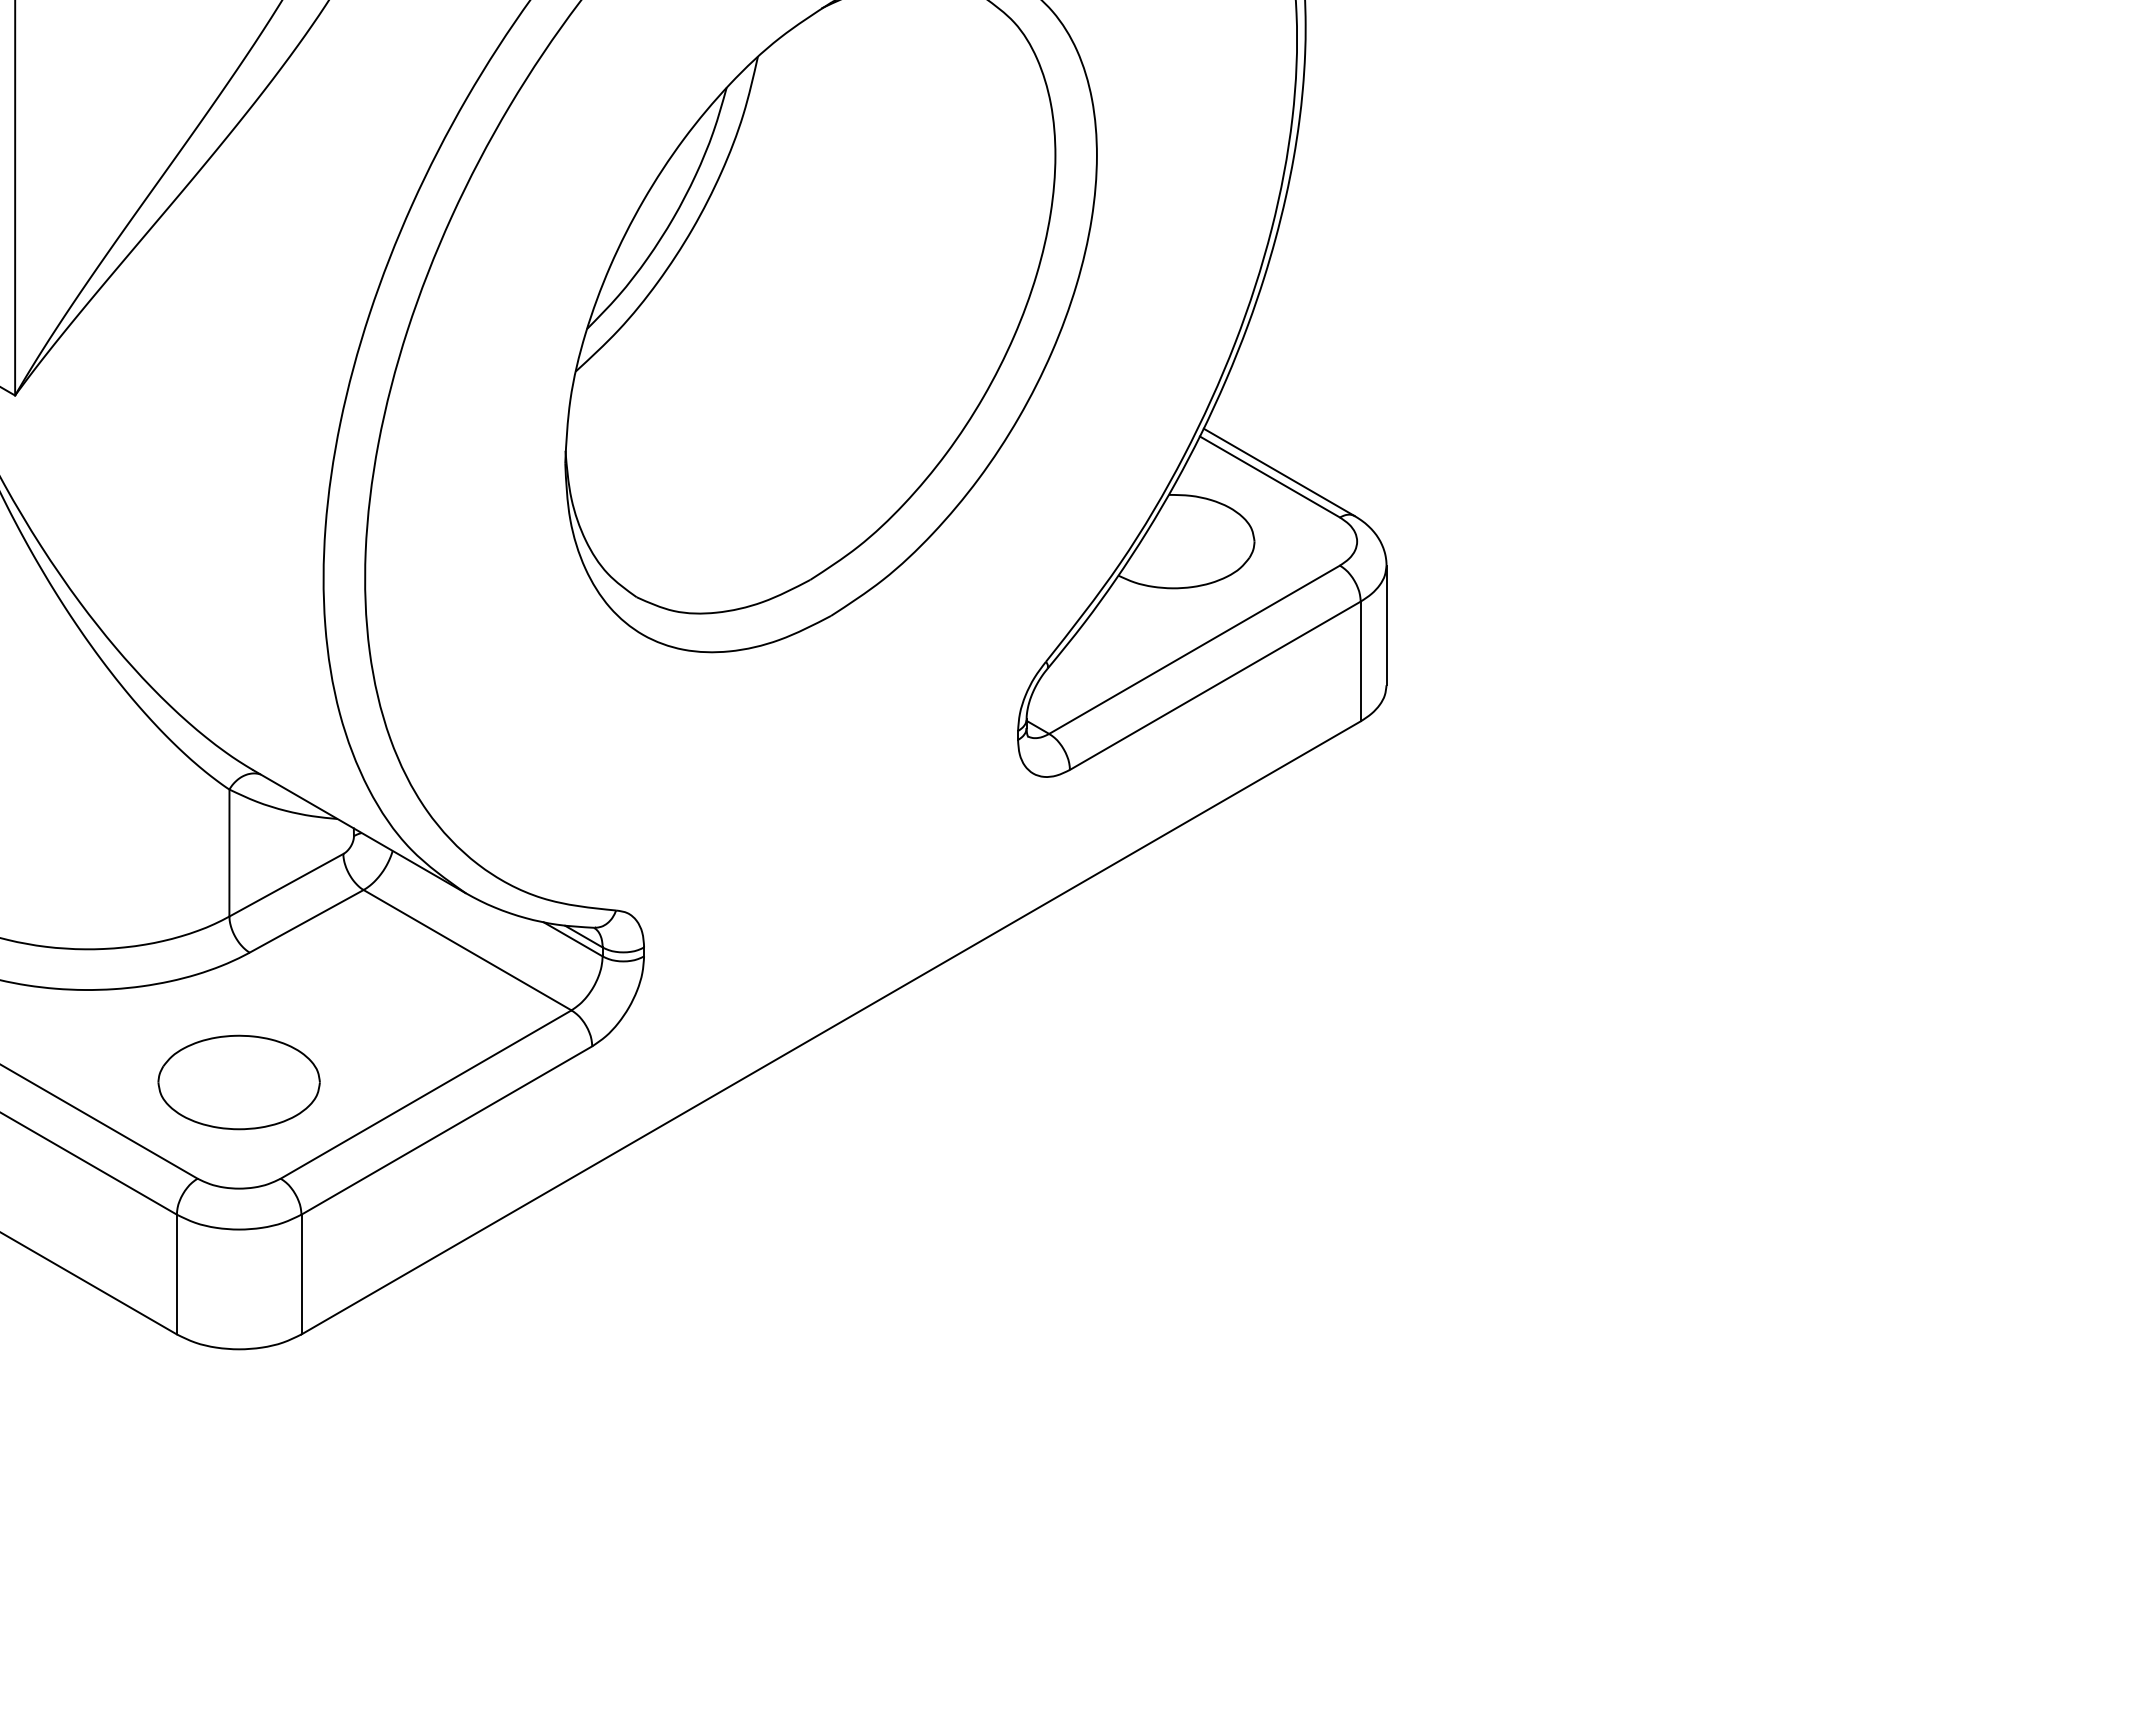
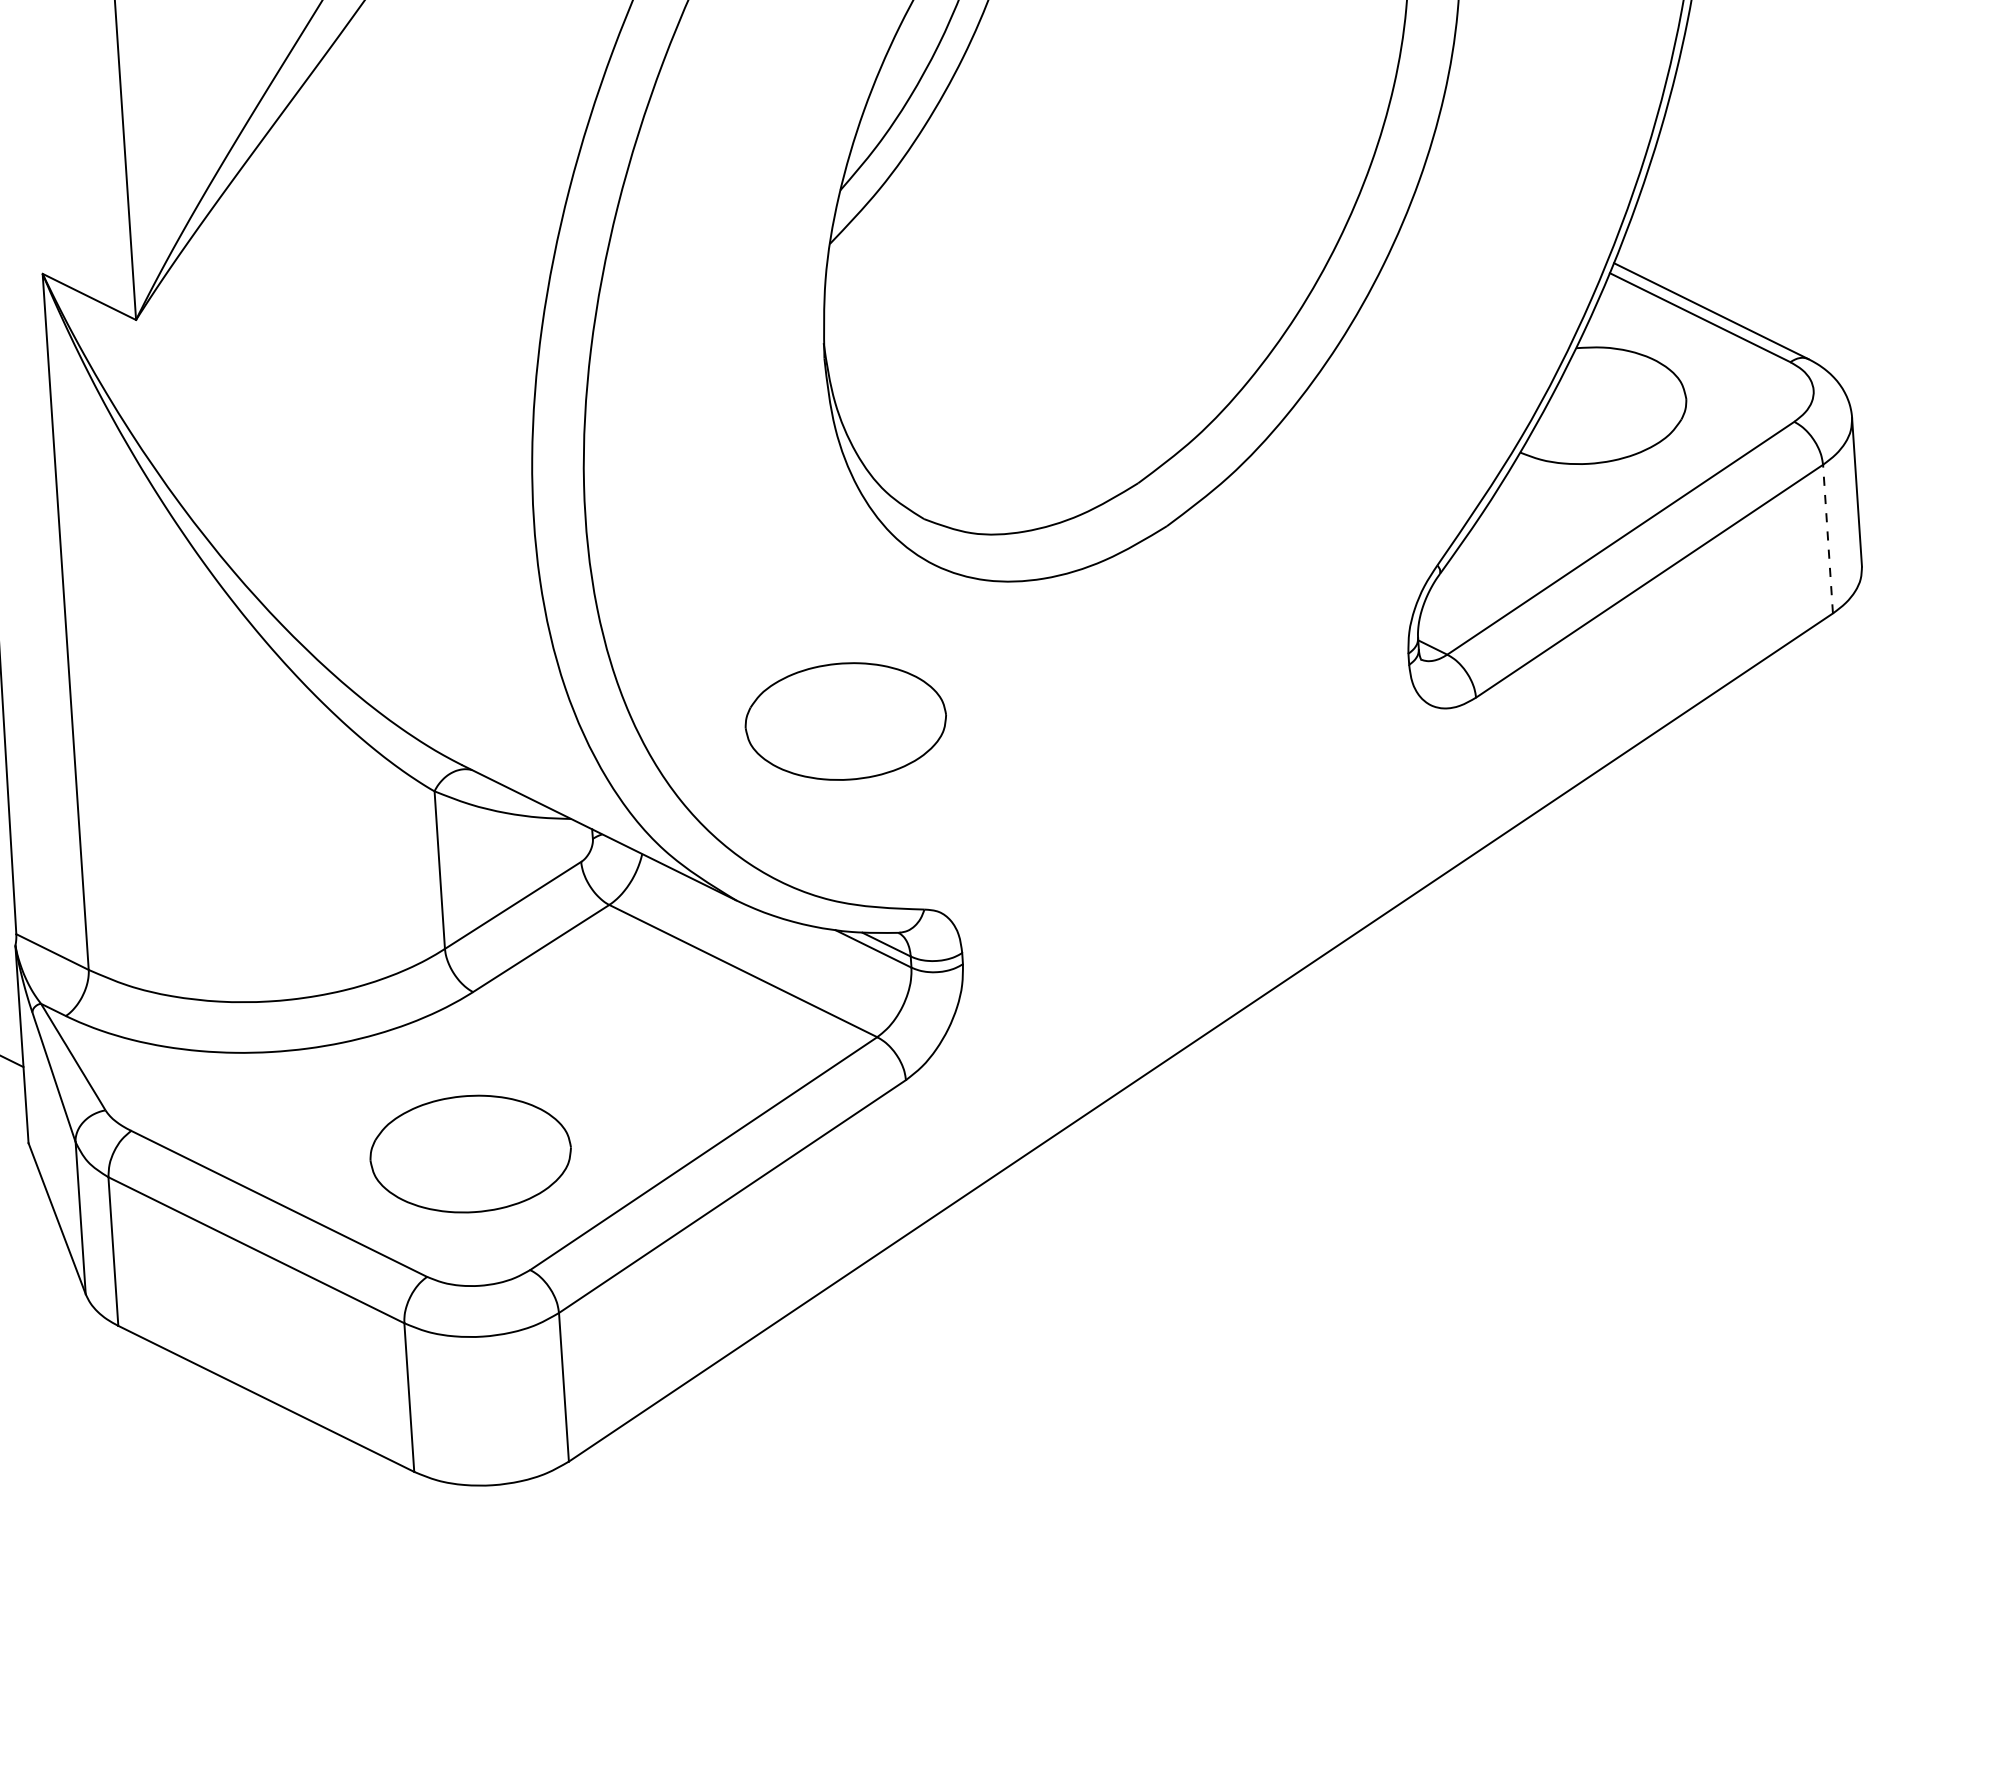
line: (1360, 661) -> (1827, 539), solid -> dashed
part: (562, 755) -> (845, 721), added

